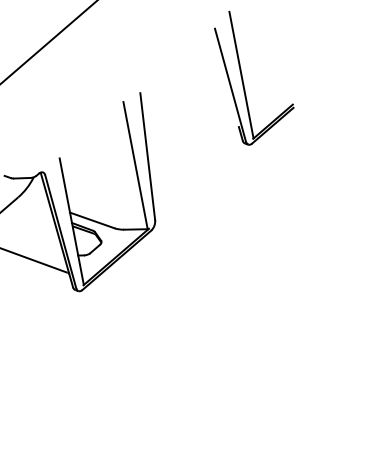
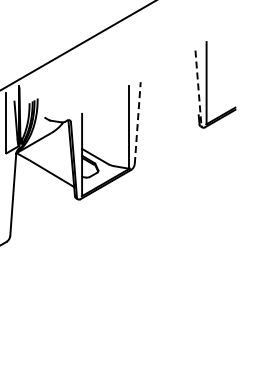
line: (230, 85) -> (198, 88), solid -> dashed
line: (147, 155) -> (137, 122), solid -> dashed

